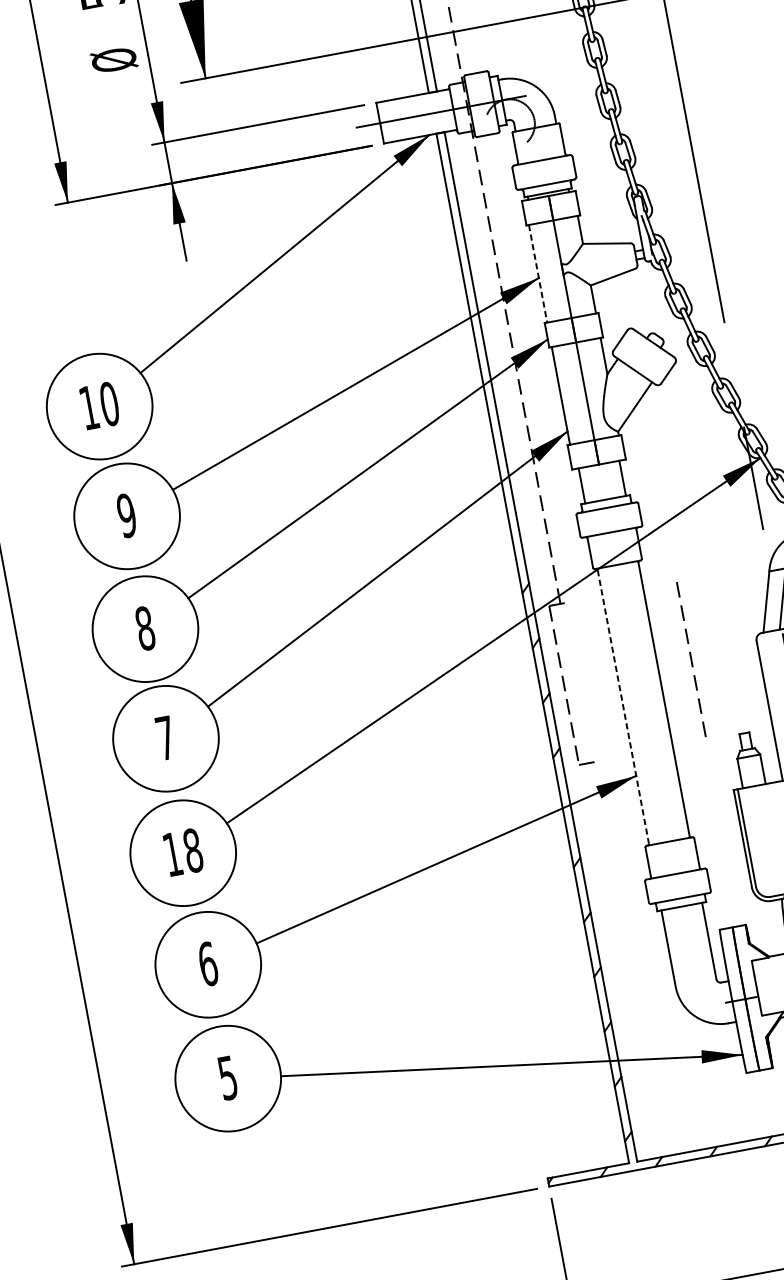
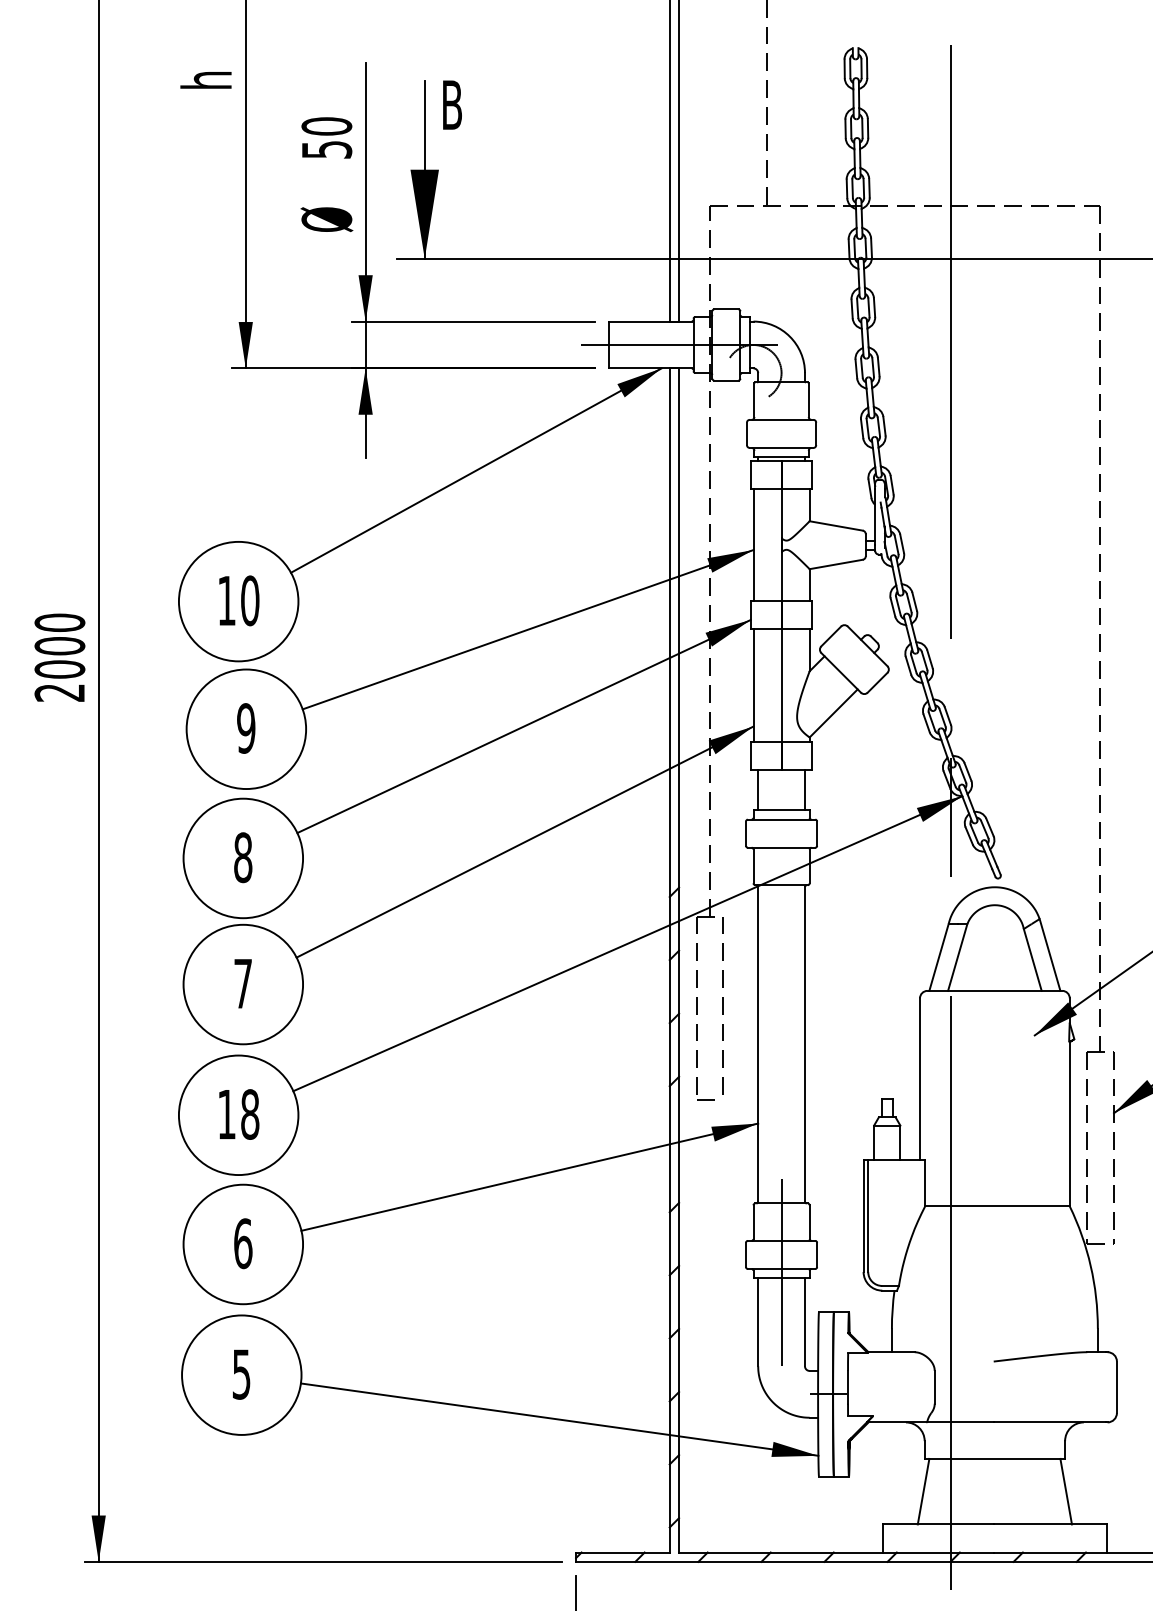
line: (538, 274) -> (753, 545), dashed -> solid
line: (691, 659) -> (722, 1005), moved
line: (623, 707) -> (758, 1044), dashed -> solid
line: (680, 901) -> (781, 1272), added

